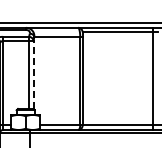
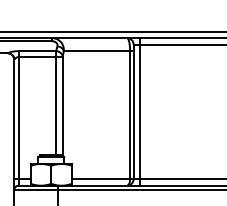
line: (33, 74) -> (62, 105), dashed -> solid
line: (87, 78) -> (140, 111), added

